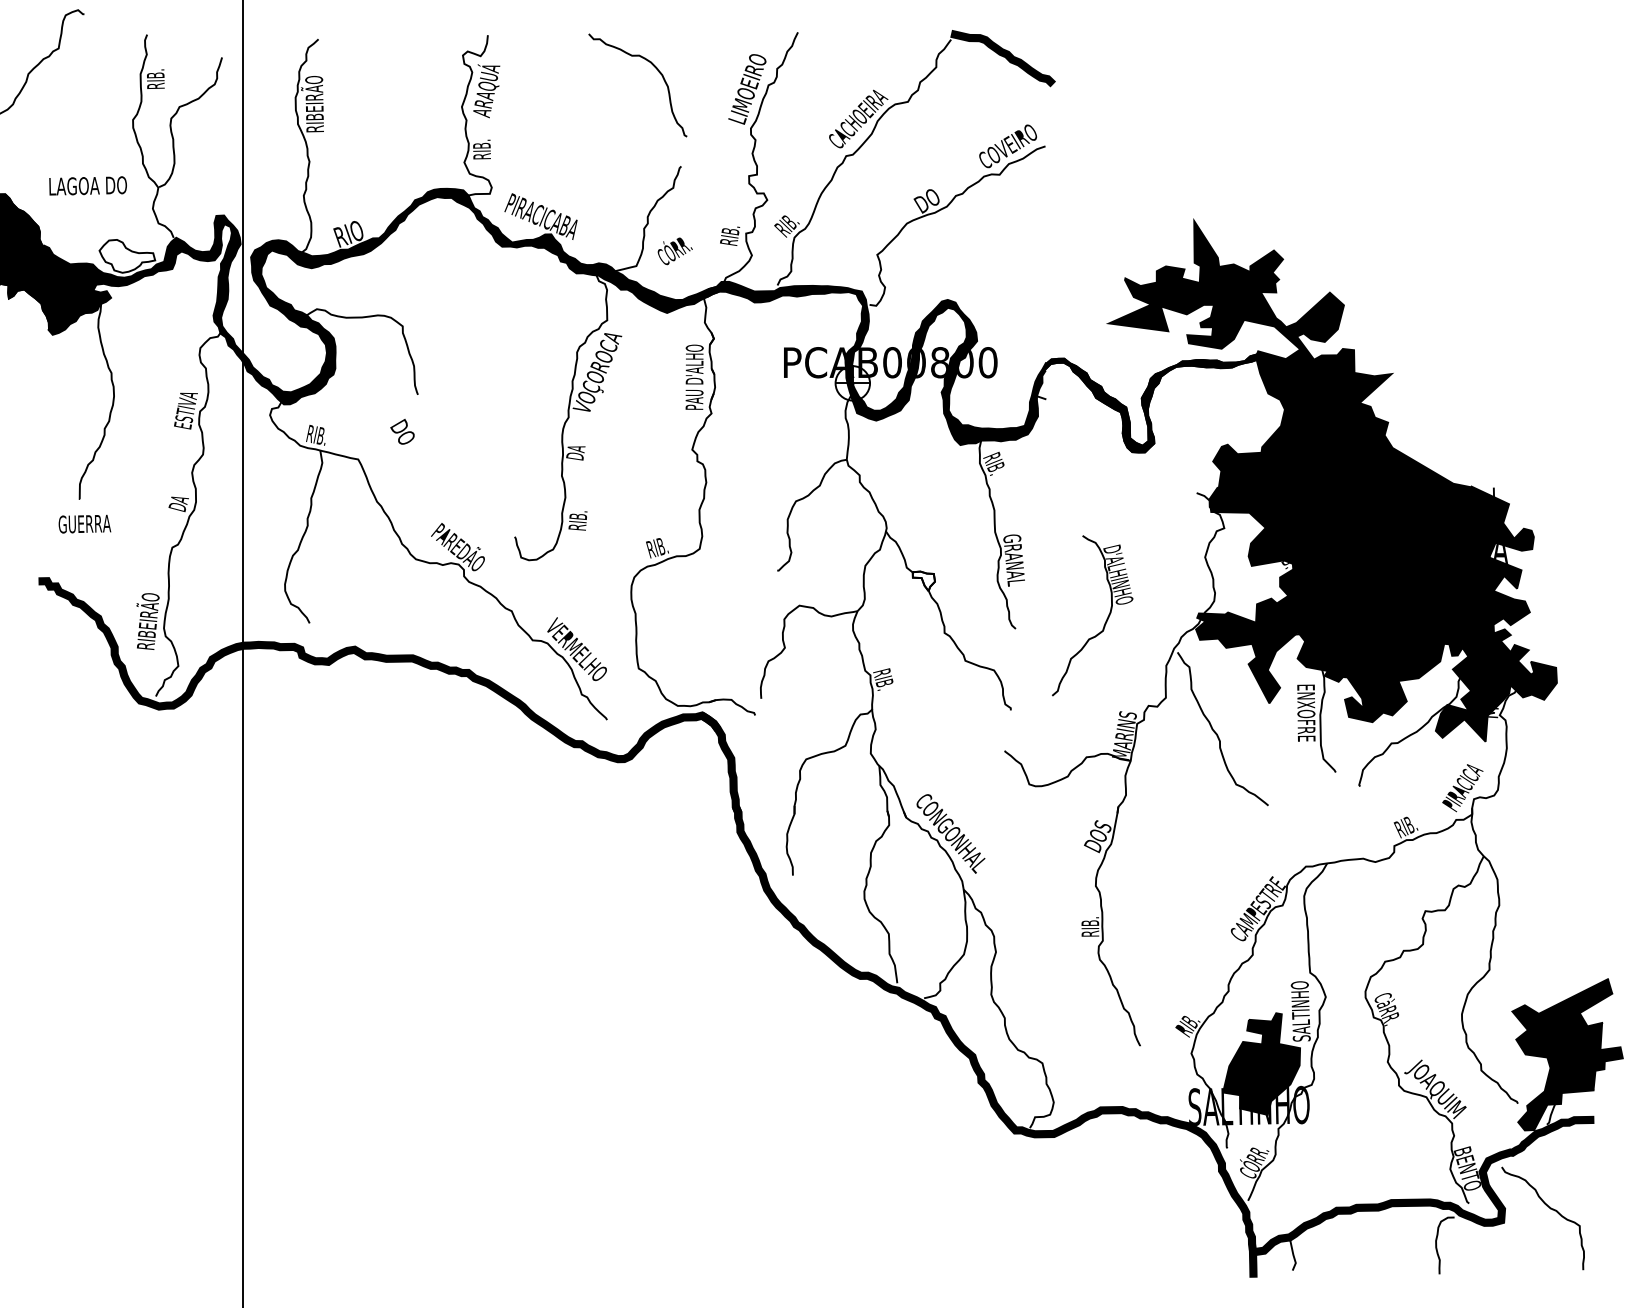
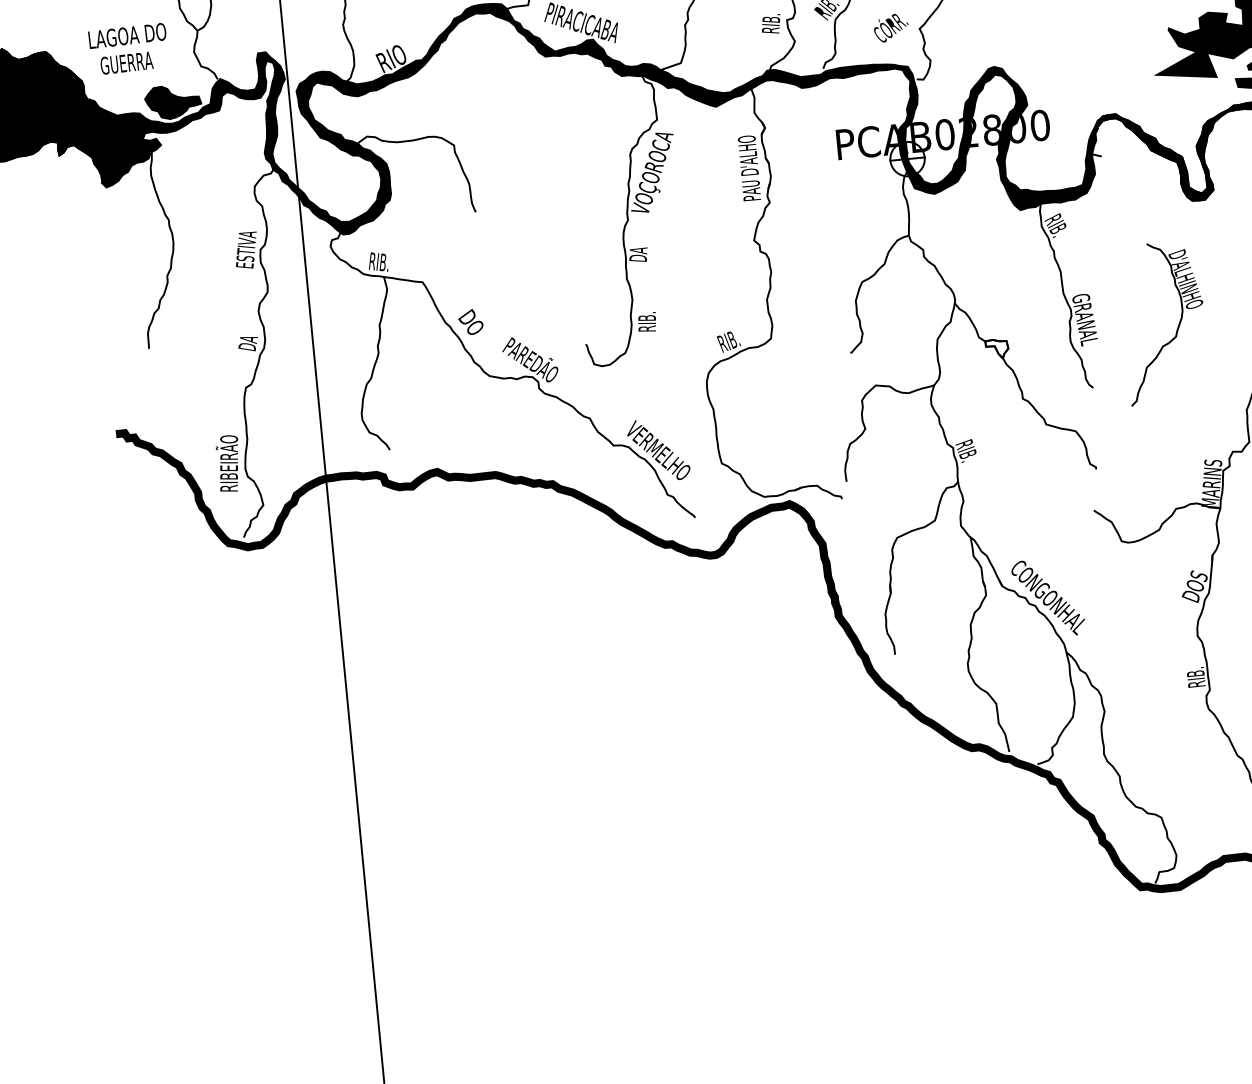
text: (674, 251) -> (890, 28), moved
fill: (127, 255) -> (173, 101), added
text: (916, 362) -> (968, 132), PCAB00800 -> PCAB02800
text: (402, 431) -> (470, 321), moved
text: (84, 523) -> (126, 62), moved
part: (1106, 618) -> (1178, 324), moved

